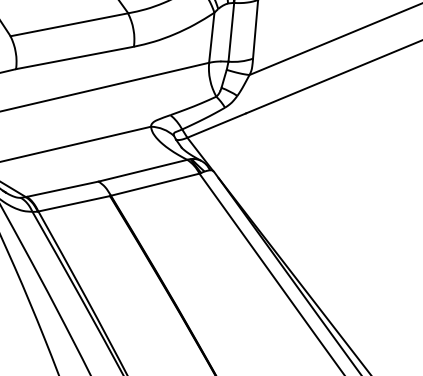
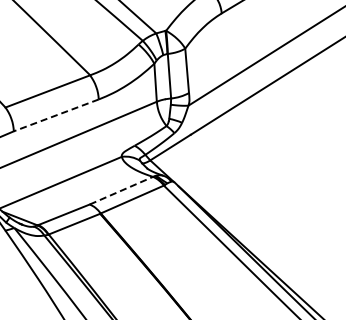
line: (73, 57) -> (55, 115), solid -> dashed
line: (143, 170) -> (121, 190), solid -> dashed

